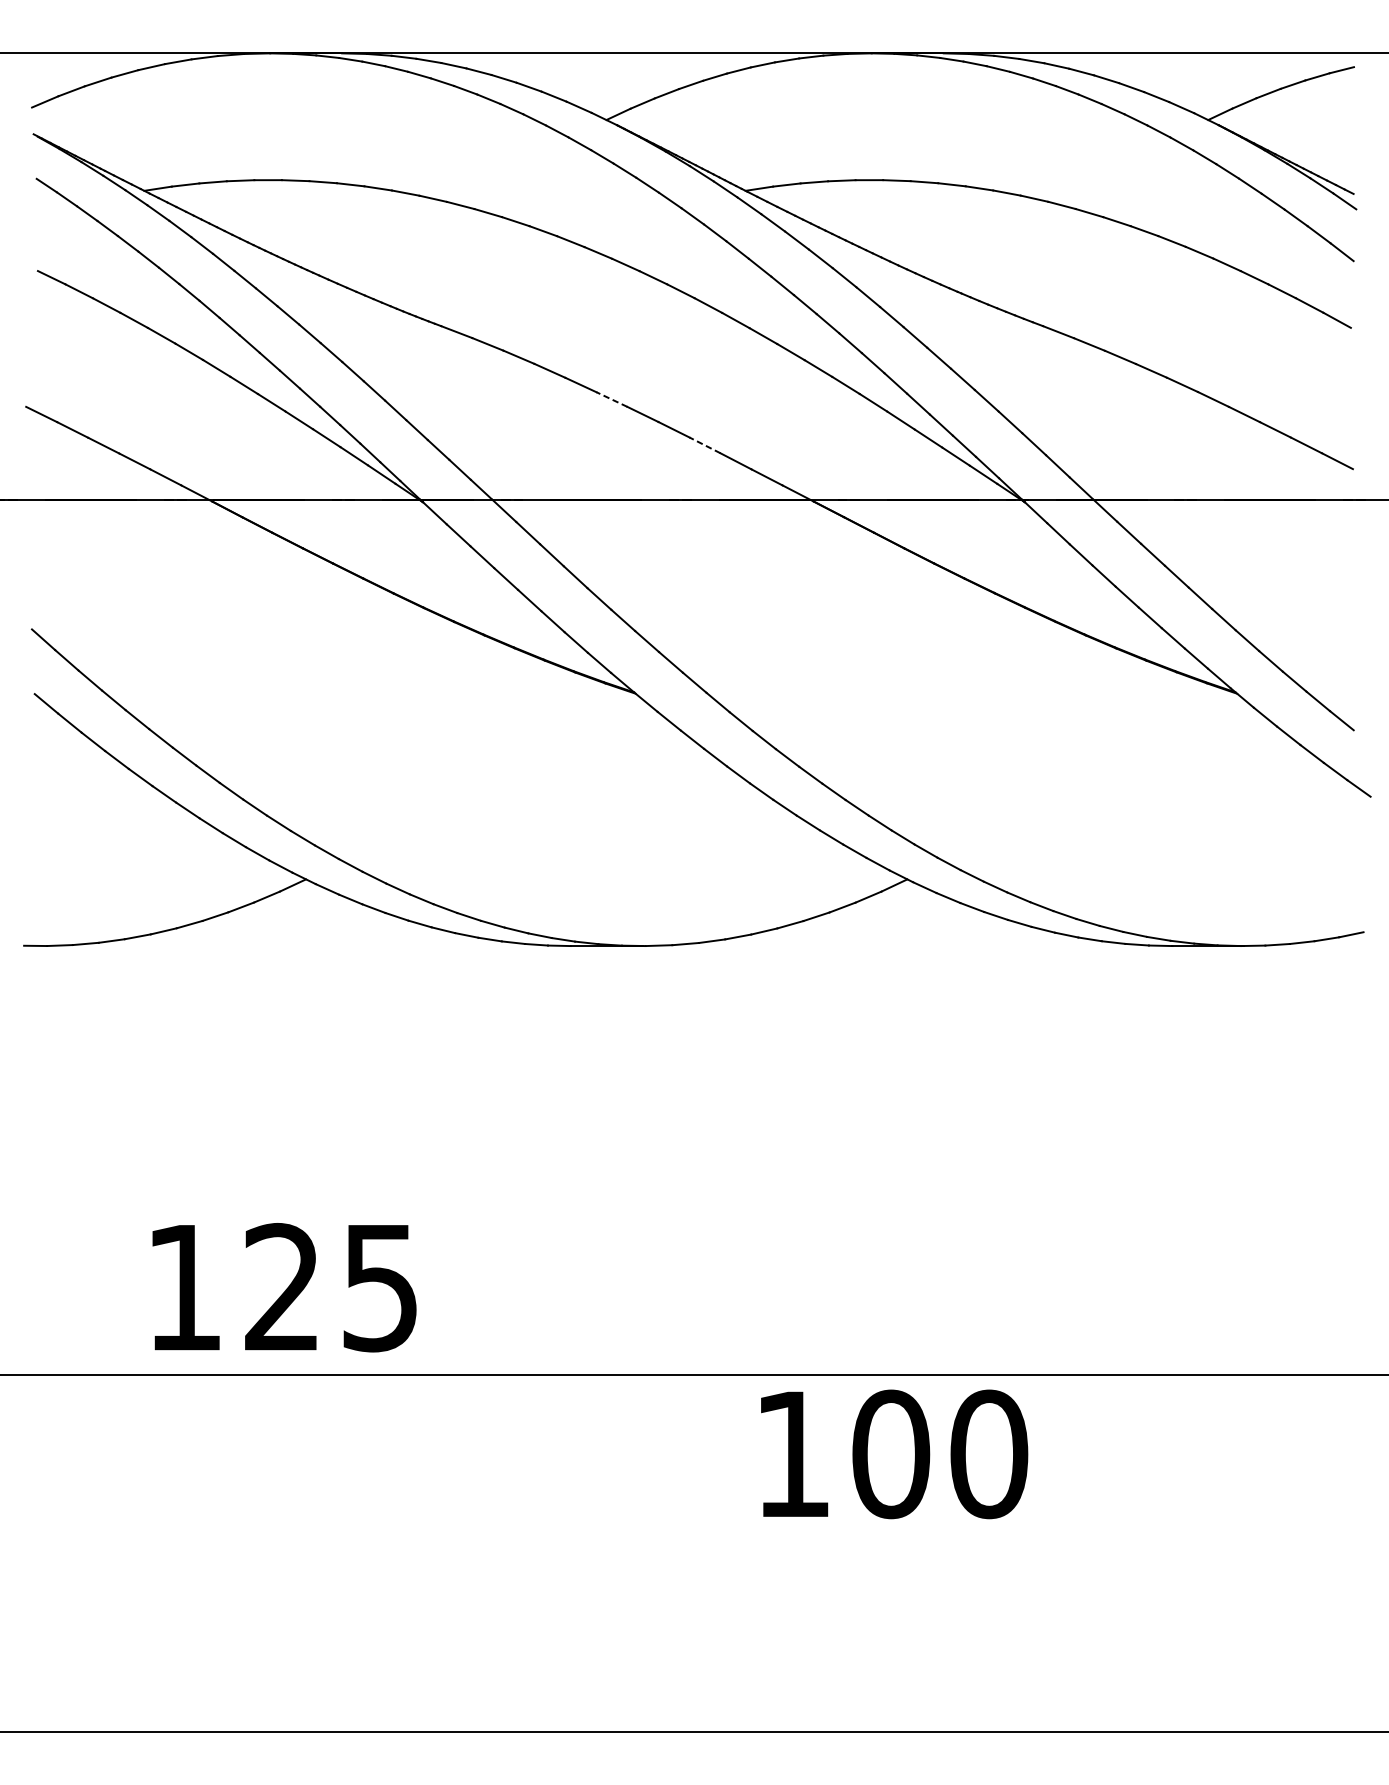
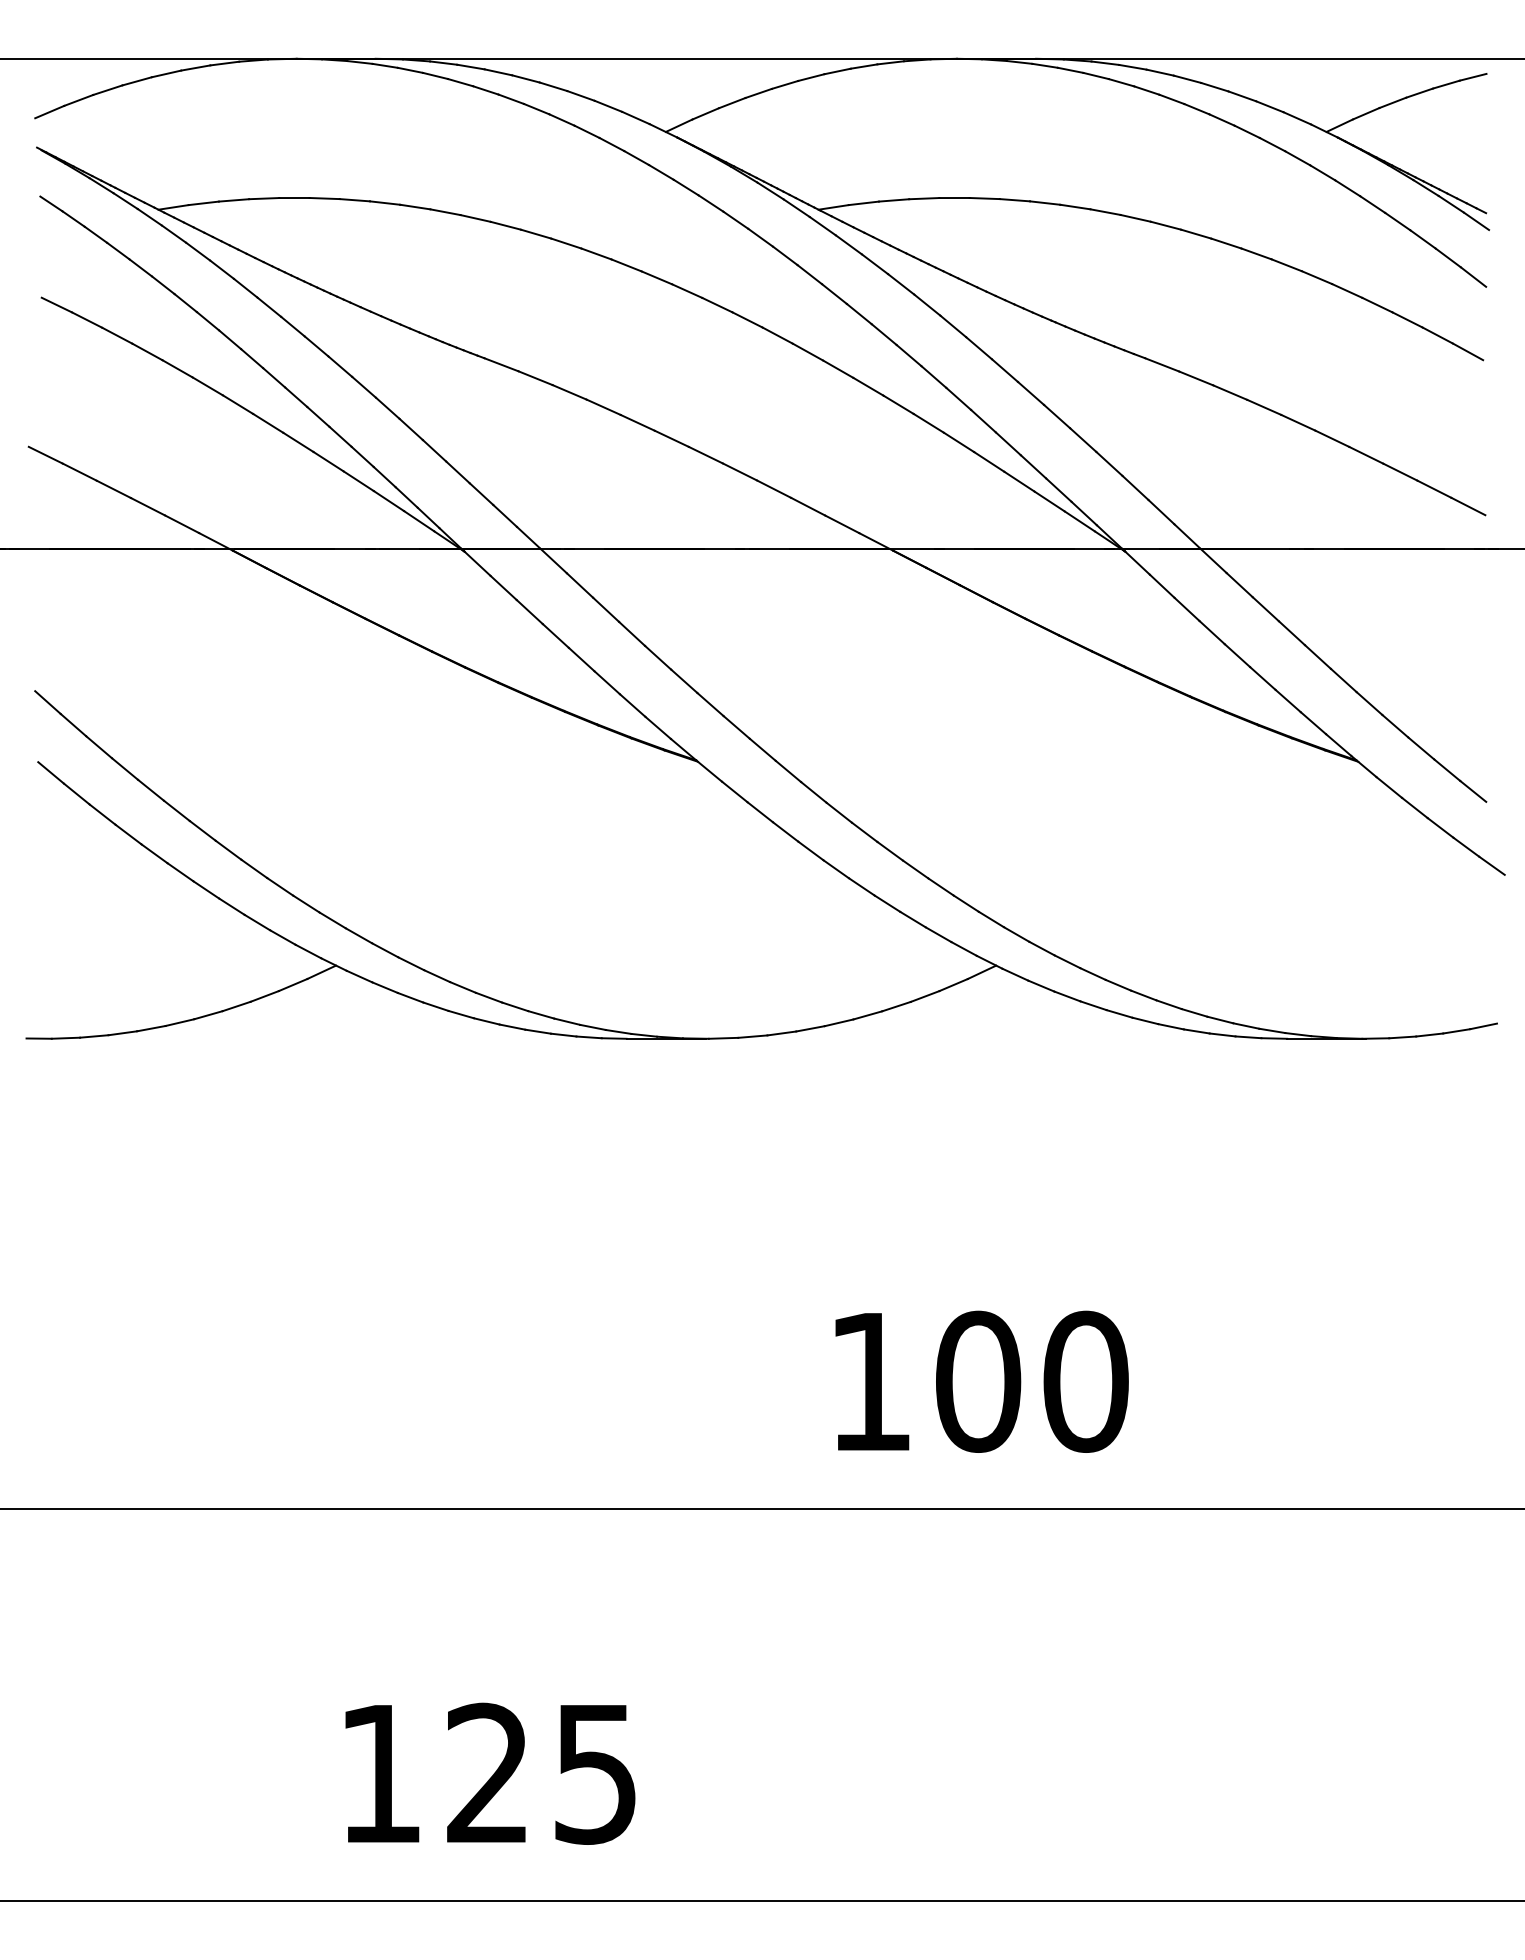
line: (611, 399) -> (671, 438), dashed -> solid
line: (704, 444) -> (773, 488), dashed -> solid
text: (284, 1287) -> (490, 1773), moved
text: (893, 1454) -> (981, 1381), moved

